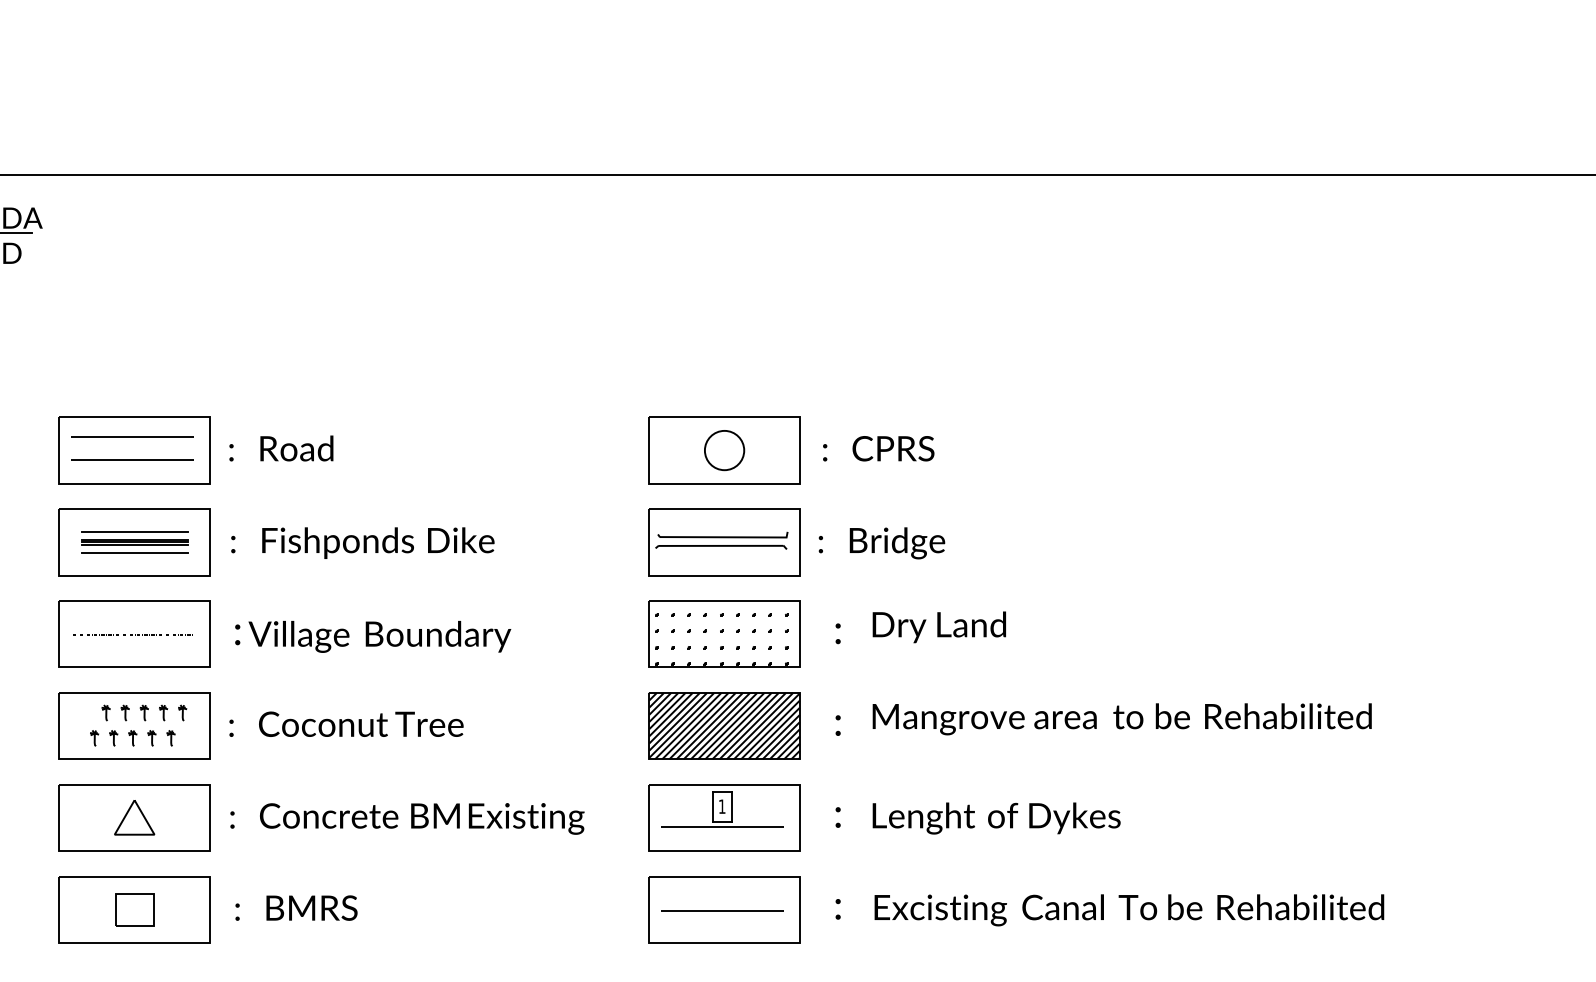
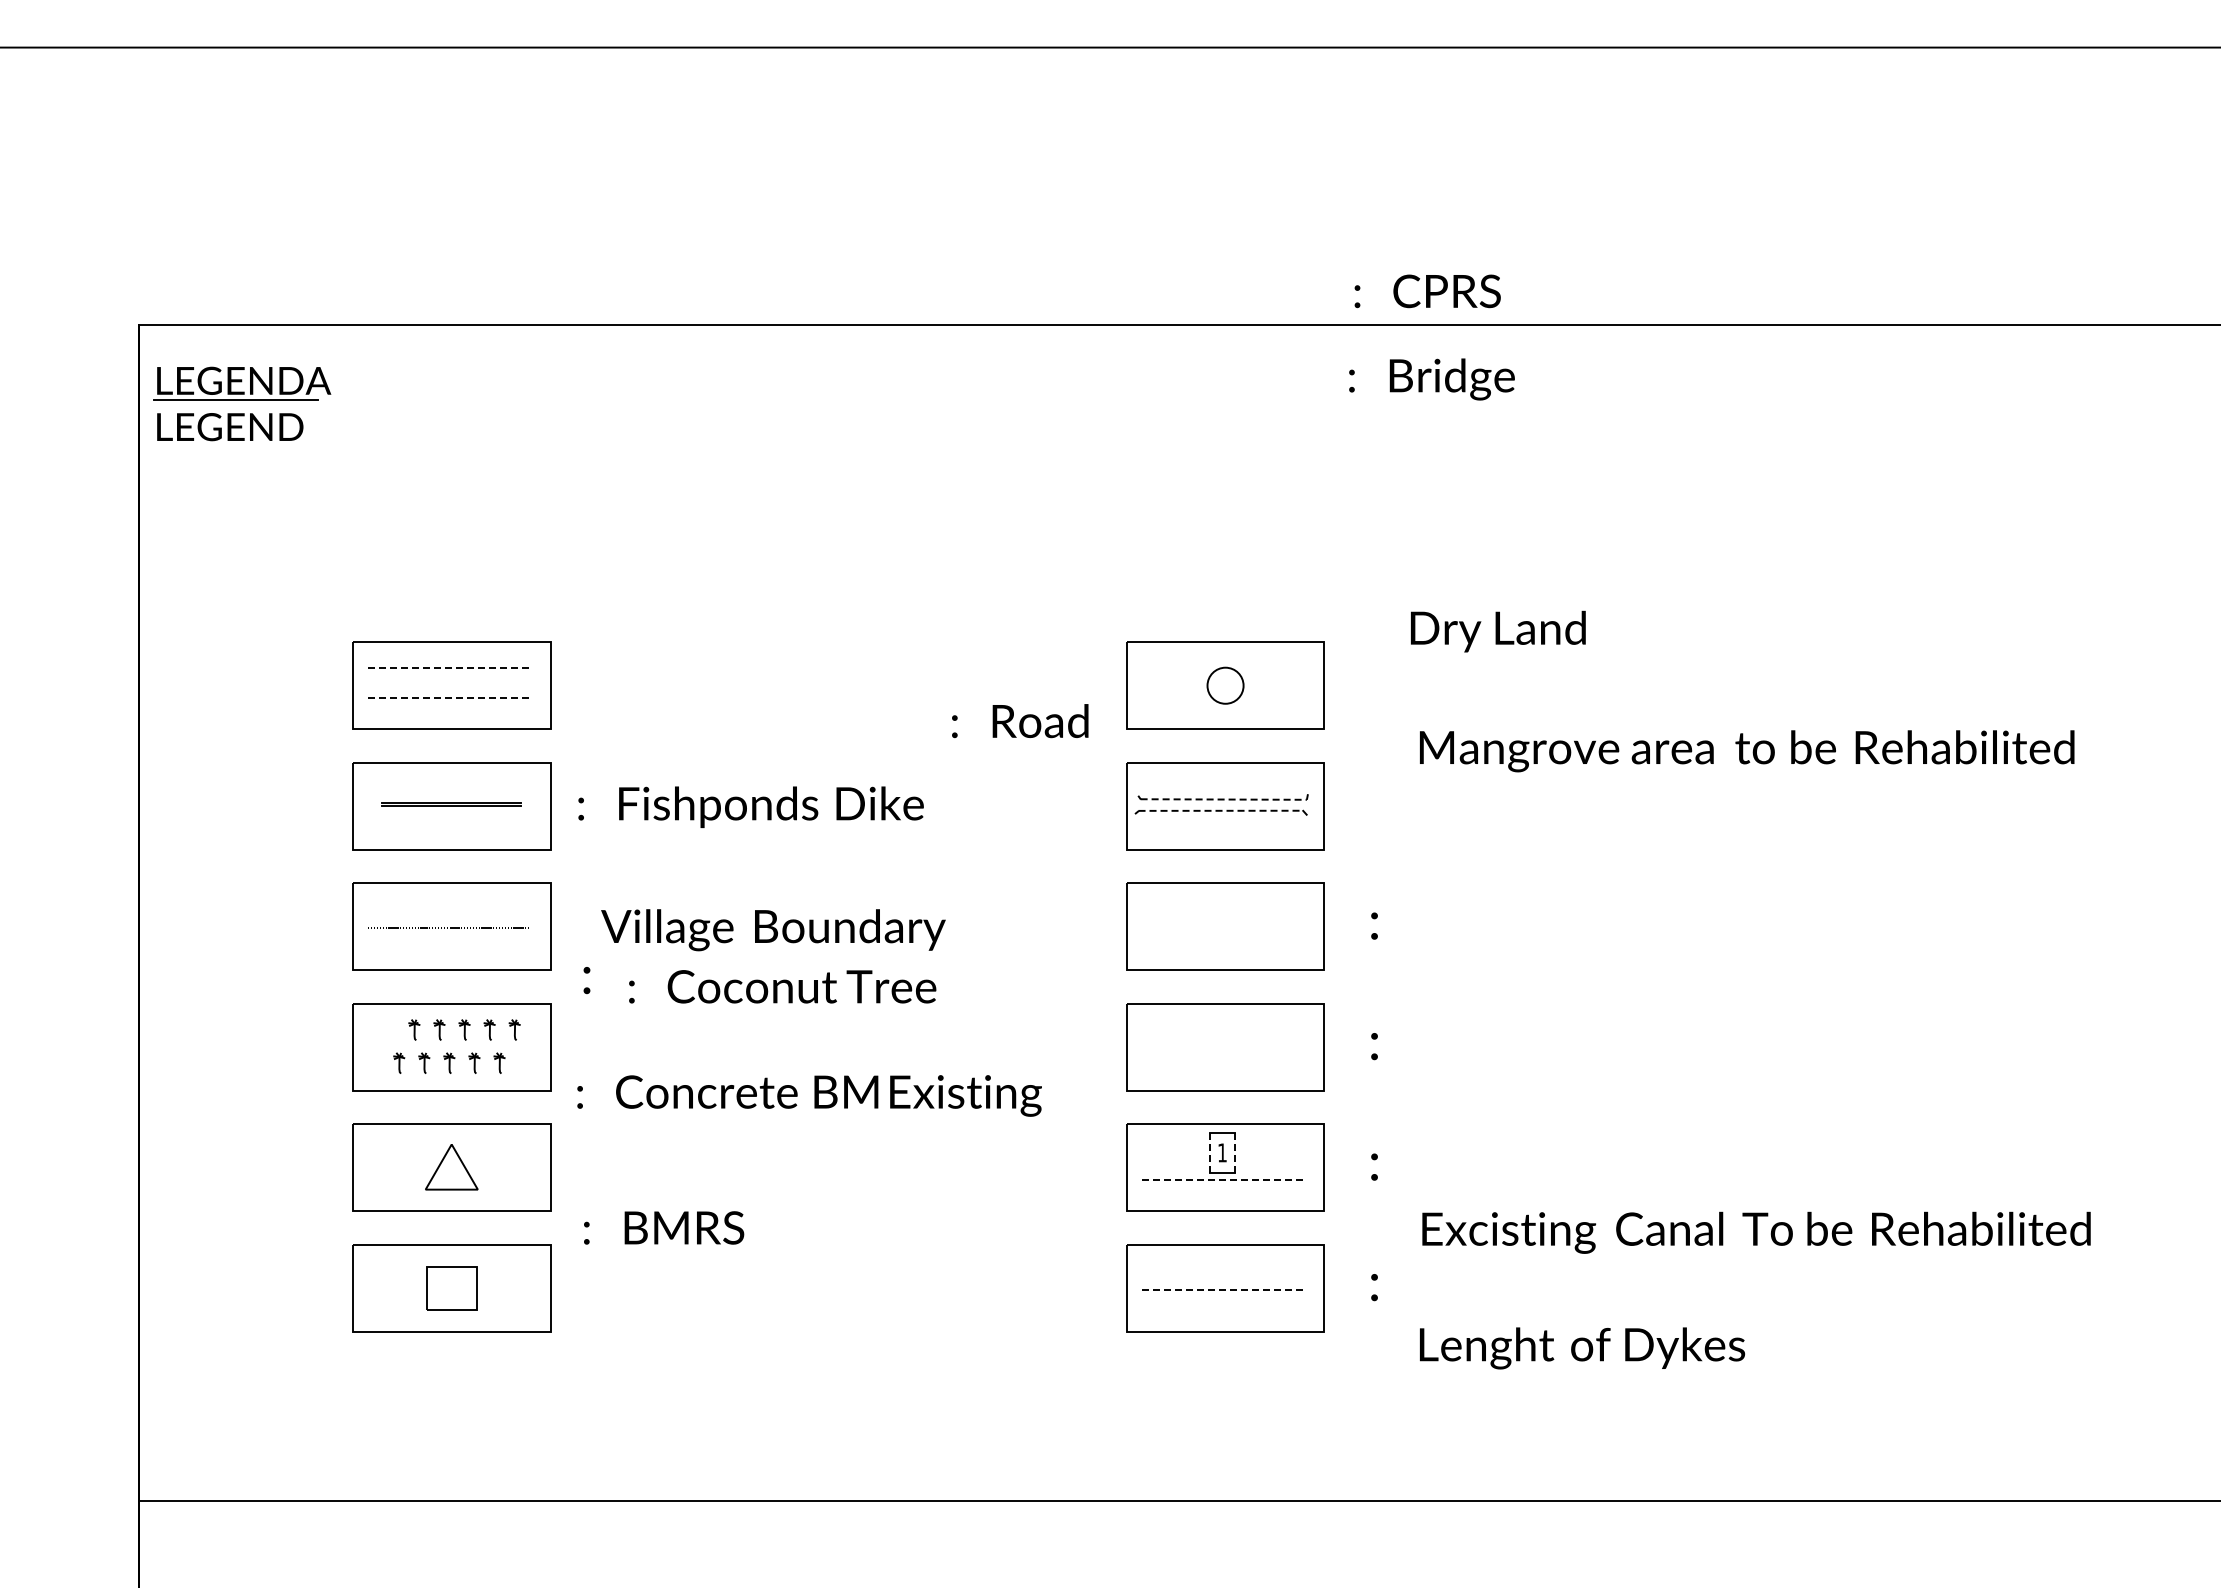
line: (132, 436) -> (449, 667), solid -> dashed
text: (281, 448) -> (1020, 721), moved
text: (878, 448) -> (1427, 291), moved
circle: (724, 450) -> (1225, 685), size x0.7
line: (132, 459) -> (448, 697), solid -> dashed
line: (134, 531) -> (451, 792), removed
line: (726, 537) -> (1228, 799), solid -> dashed
text: (881, 543) -> (1431, 379), moved
line: (134, 545) -> (451, 810), removed
line: (720, 545) -> (1220, 810), solid -> dashed
line: (134, 553) -> (451, 820), removed
text: (939, 627) -> (1498, 631), moved
text: (237, 634) -> (586, 980), moved
hatch: (720, 638) -> (1220, 932), removed
text: (1122, 719) -> (1747, 751), moved
text: (346, 724) -> (782, 986), moved
hatch: (724, 725) -> (1225, 1046), removed
line: (712, 806) -> (1209, 1152), solid -> dashed
line: (732, 806) -> (1235, 1152), solid -> dashed
text: (407, 818) -> (809, 1095), moved
text: (996, 818) -> (1582, 1348), moved
line: (722, 826) -> (1222, 1179), solid -> dashed
text: (296, 907) -> (664, 1227), moved
line: (722, 910) -> (1222, 1289), solid -> dashed
text: (1129, 910) -> (1756, 1232), moved

